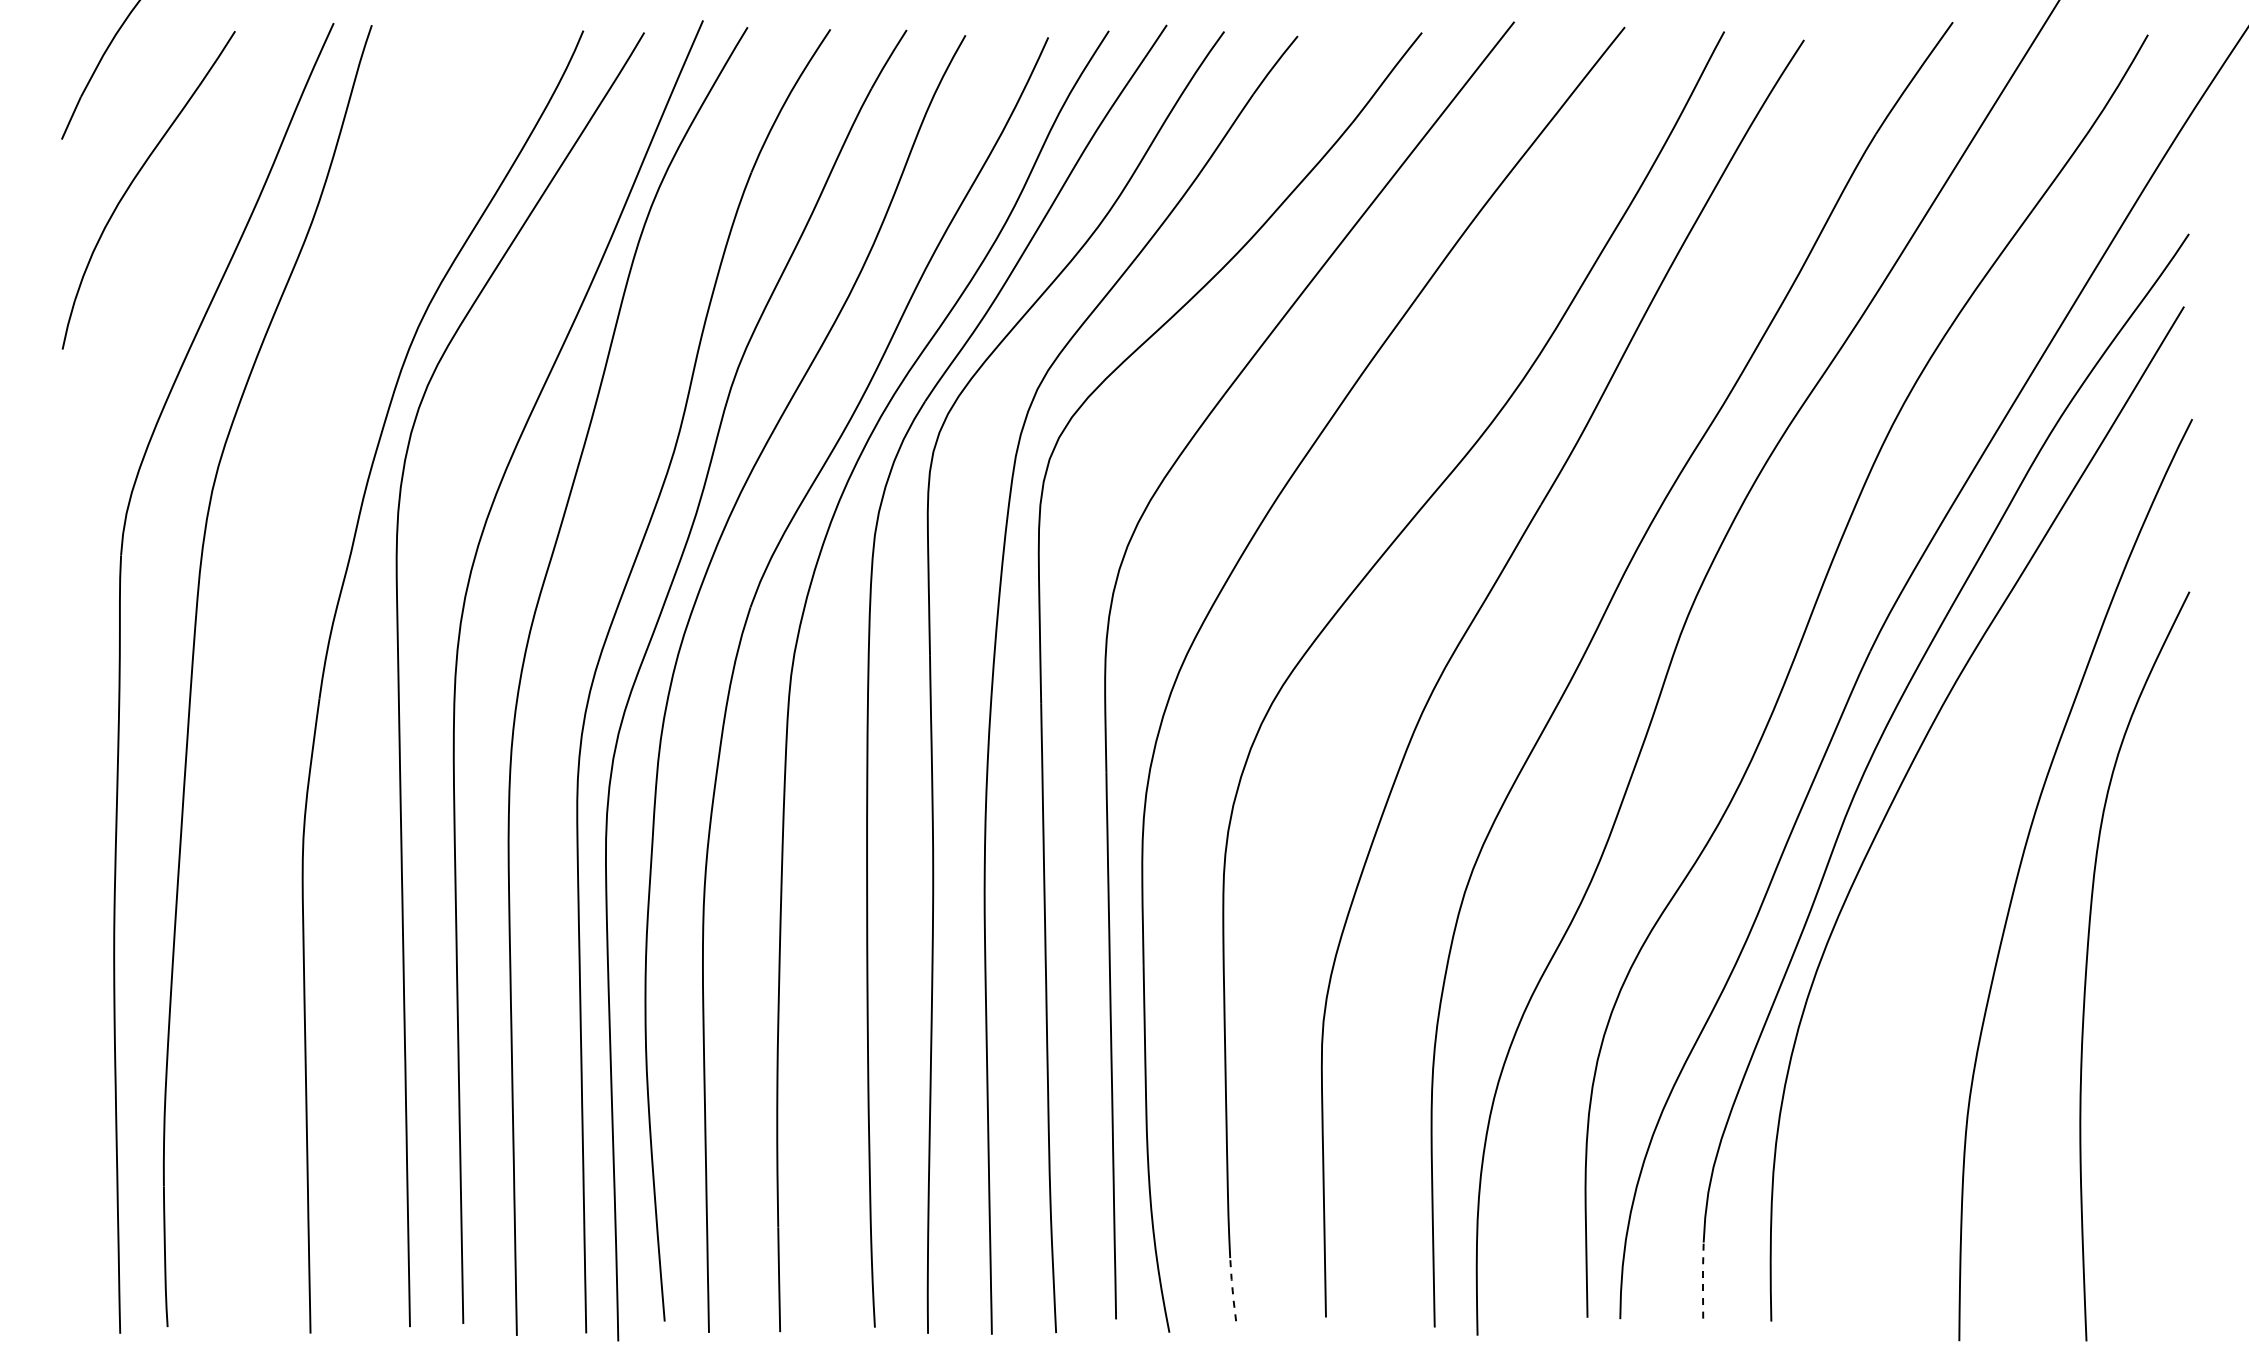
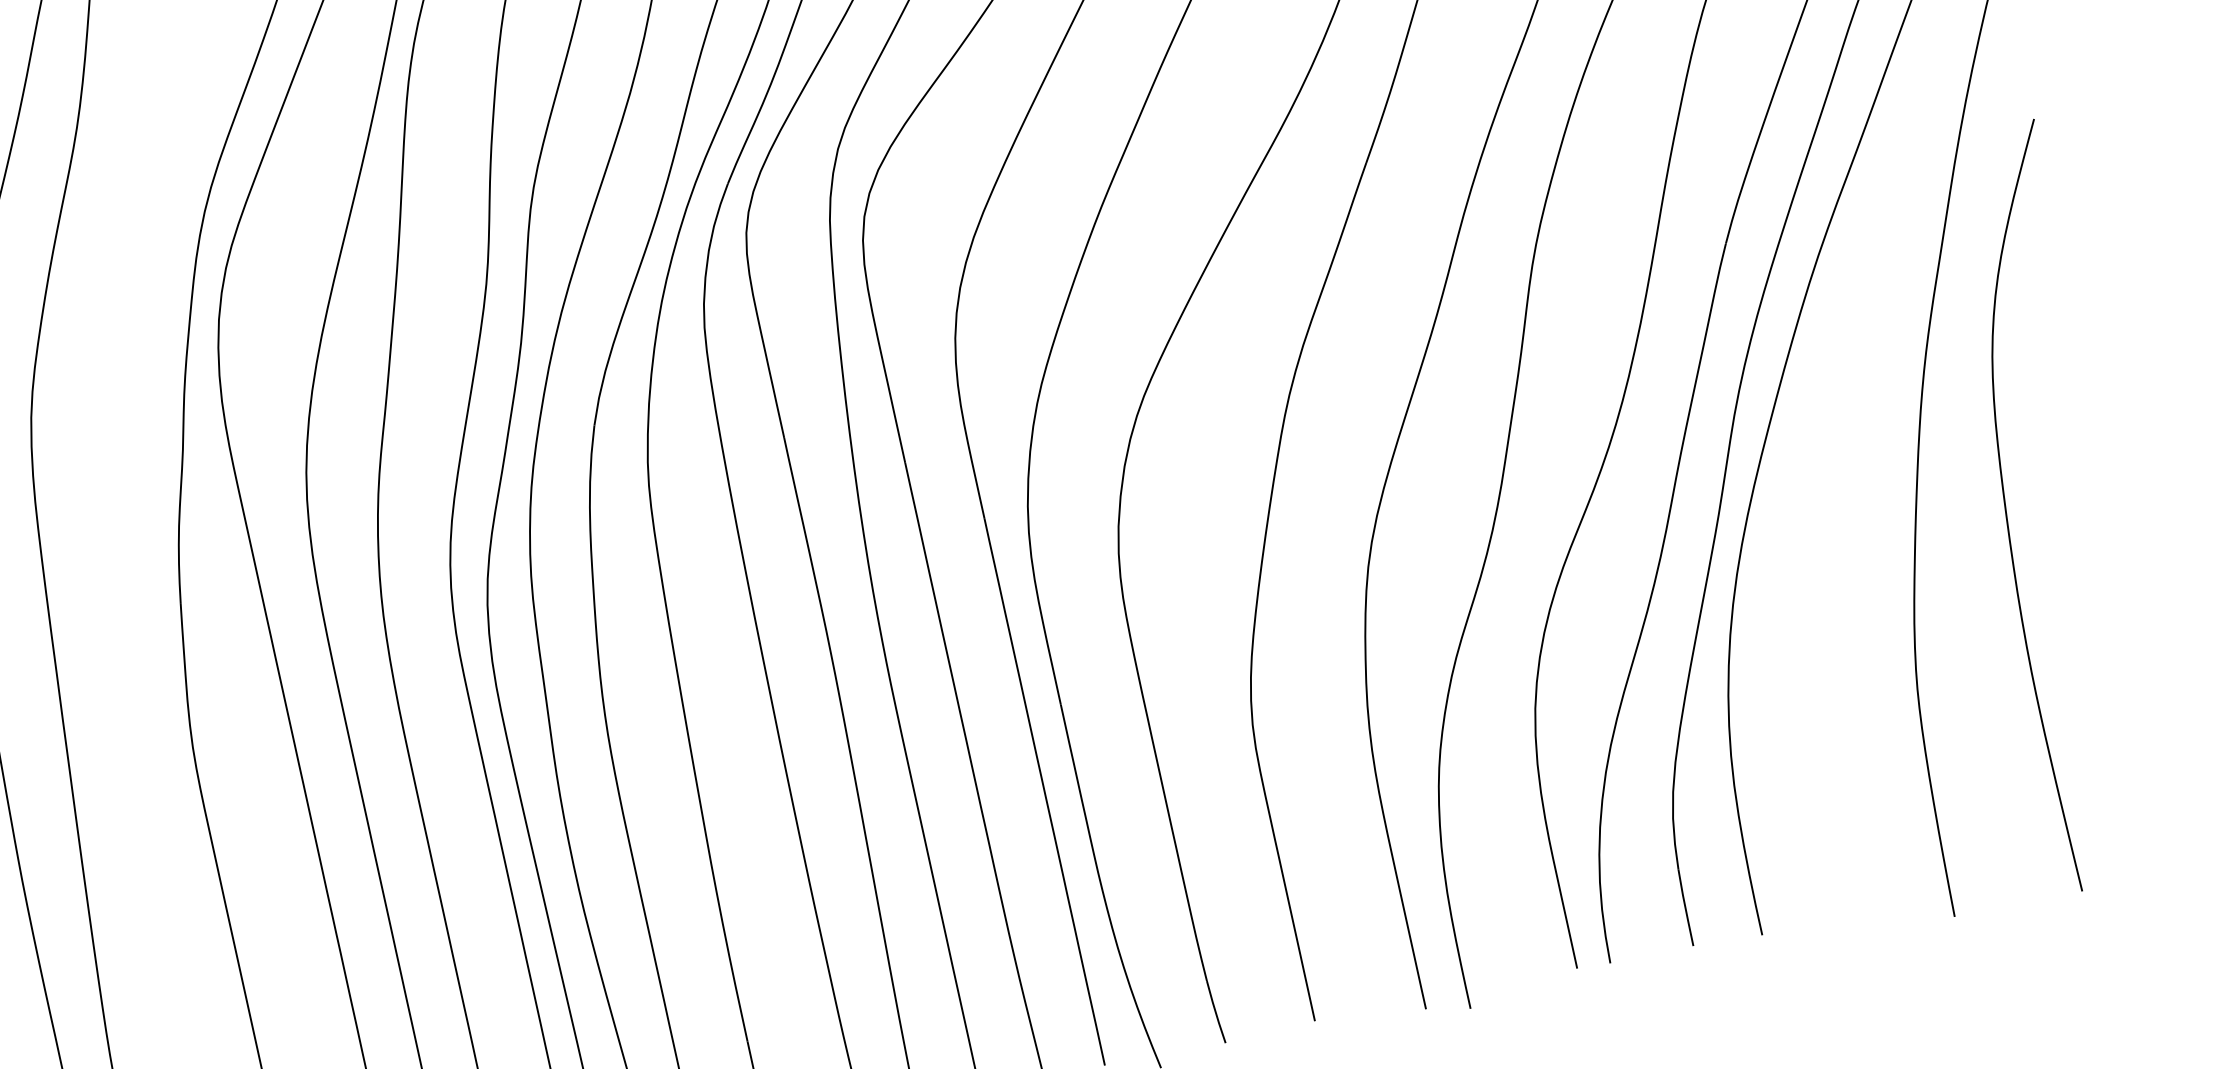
line: (1703, 1280) -> (1685, 907), dashed -> solid
line: (1232, 1289) -> (1215, 1012), dashed -> solid

